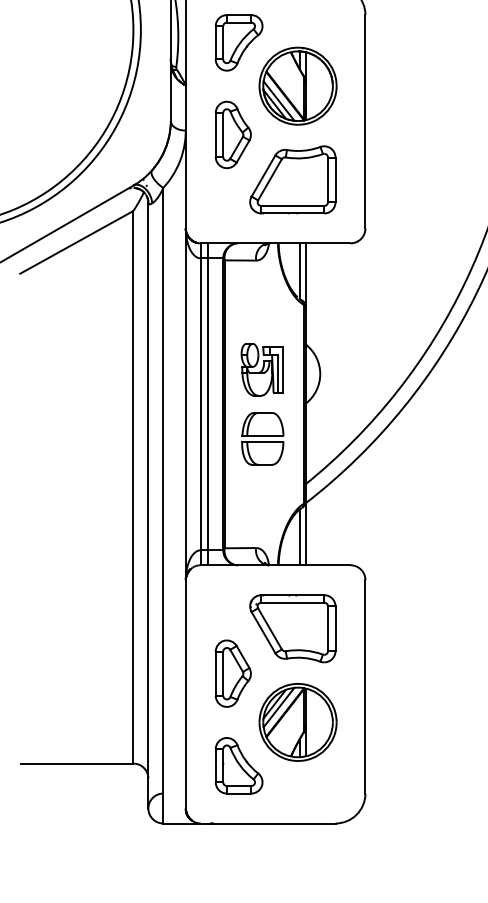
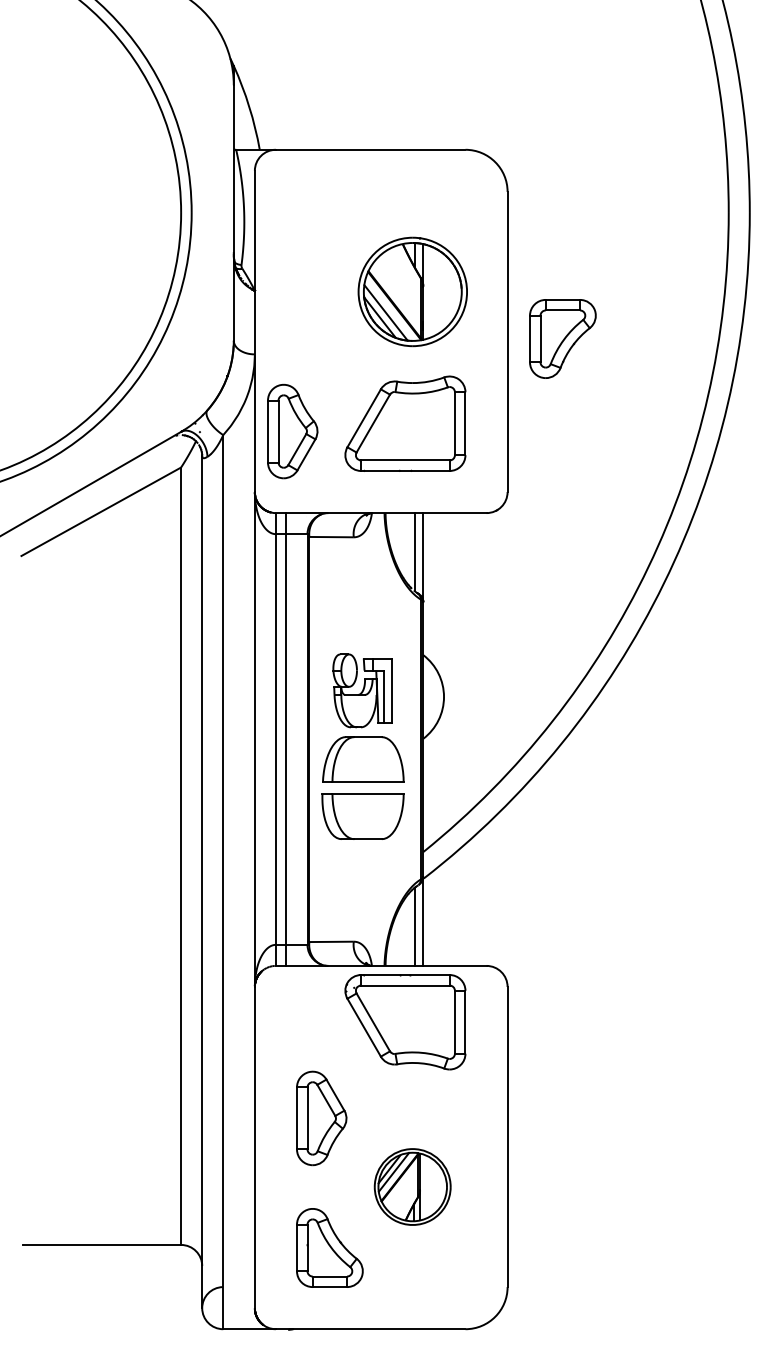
part: (238, 42) -> (562, 338), moved
part: (233, 134) -> (292, 431), moved
part: (263, 438) -> (363, 787), size x1.4
part: (292, 628) -> (405, 1022), moved
part: (297, 722) -> (412, 1186), size x0.7

